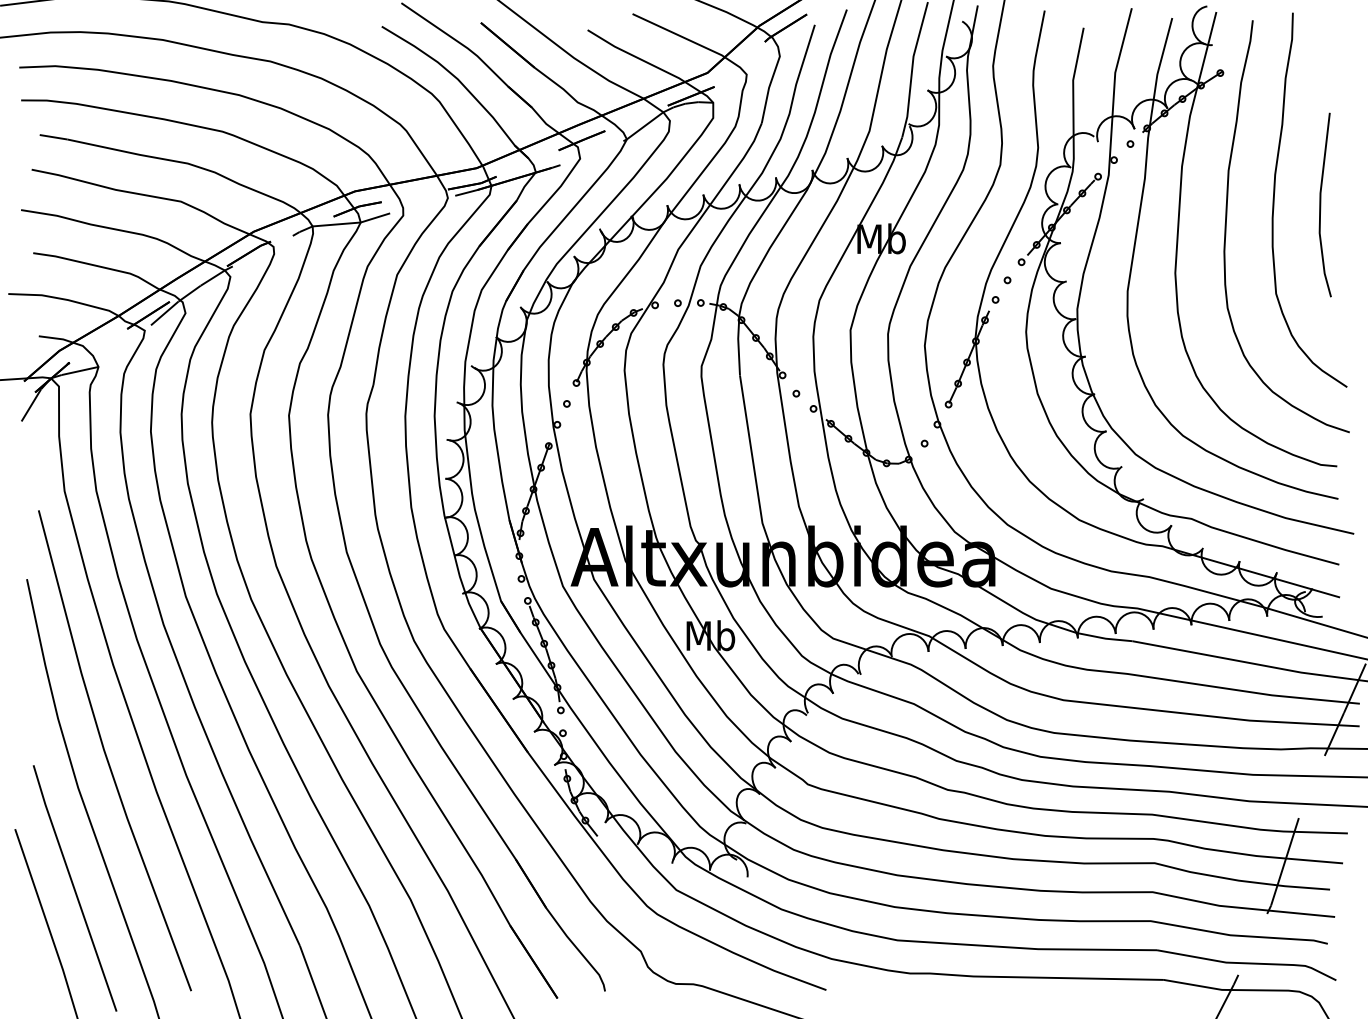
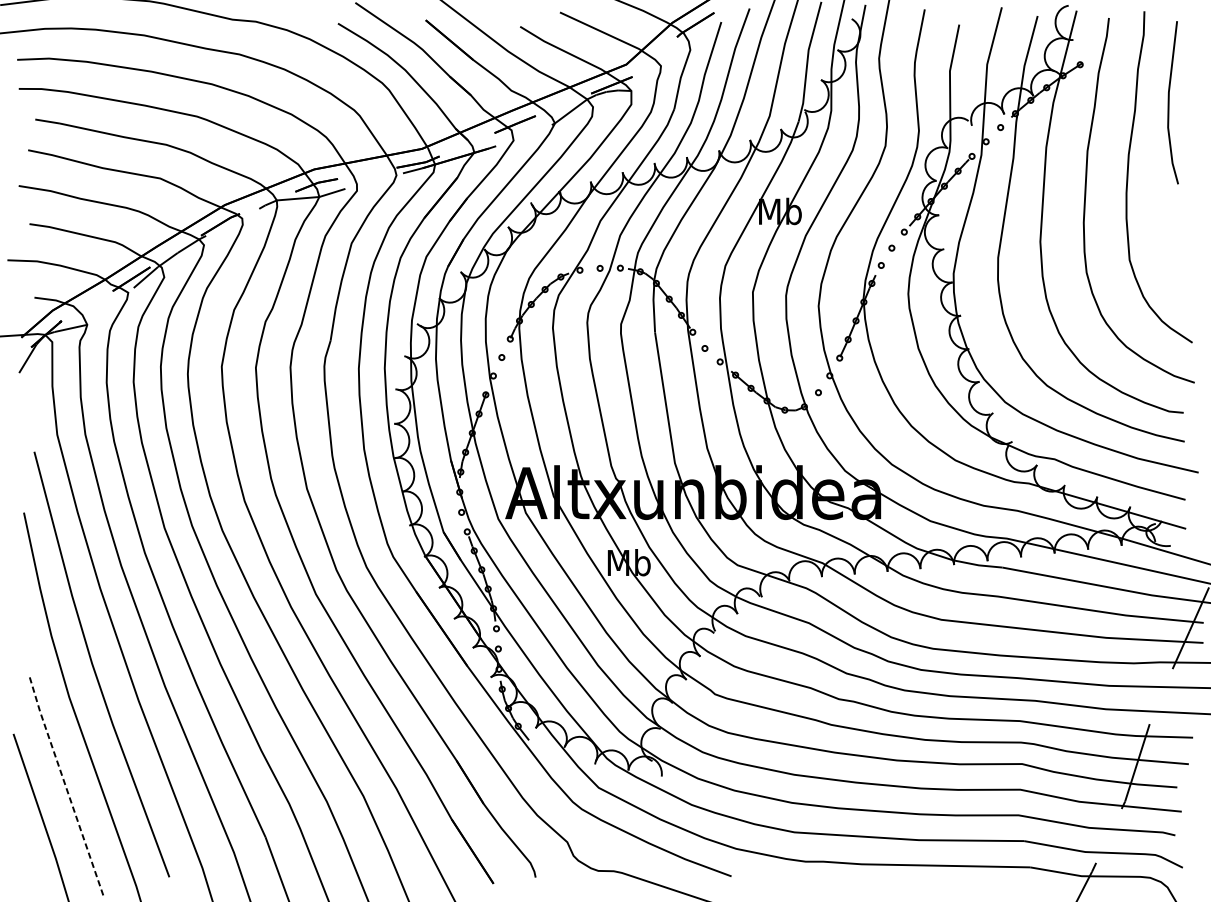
line: (1321, 204) -> (1169, 102), moved
line: (74, 887) -> (66, 785), solid -> dashed

